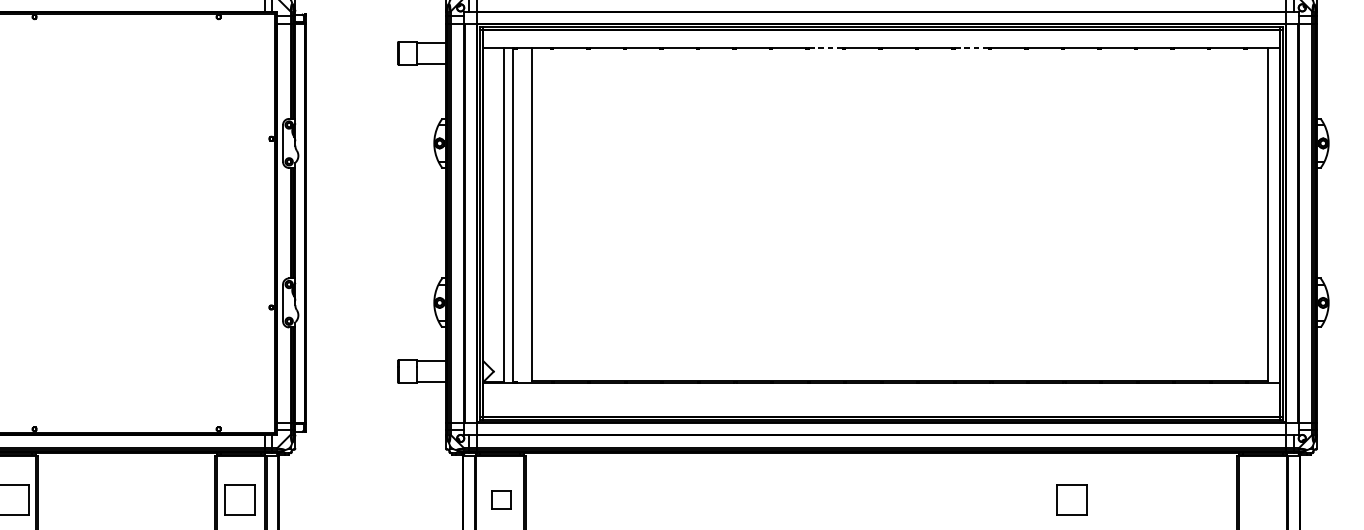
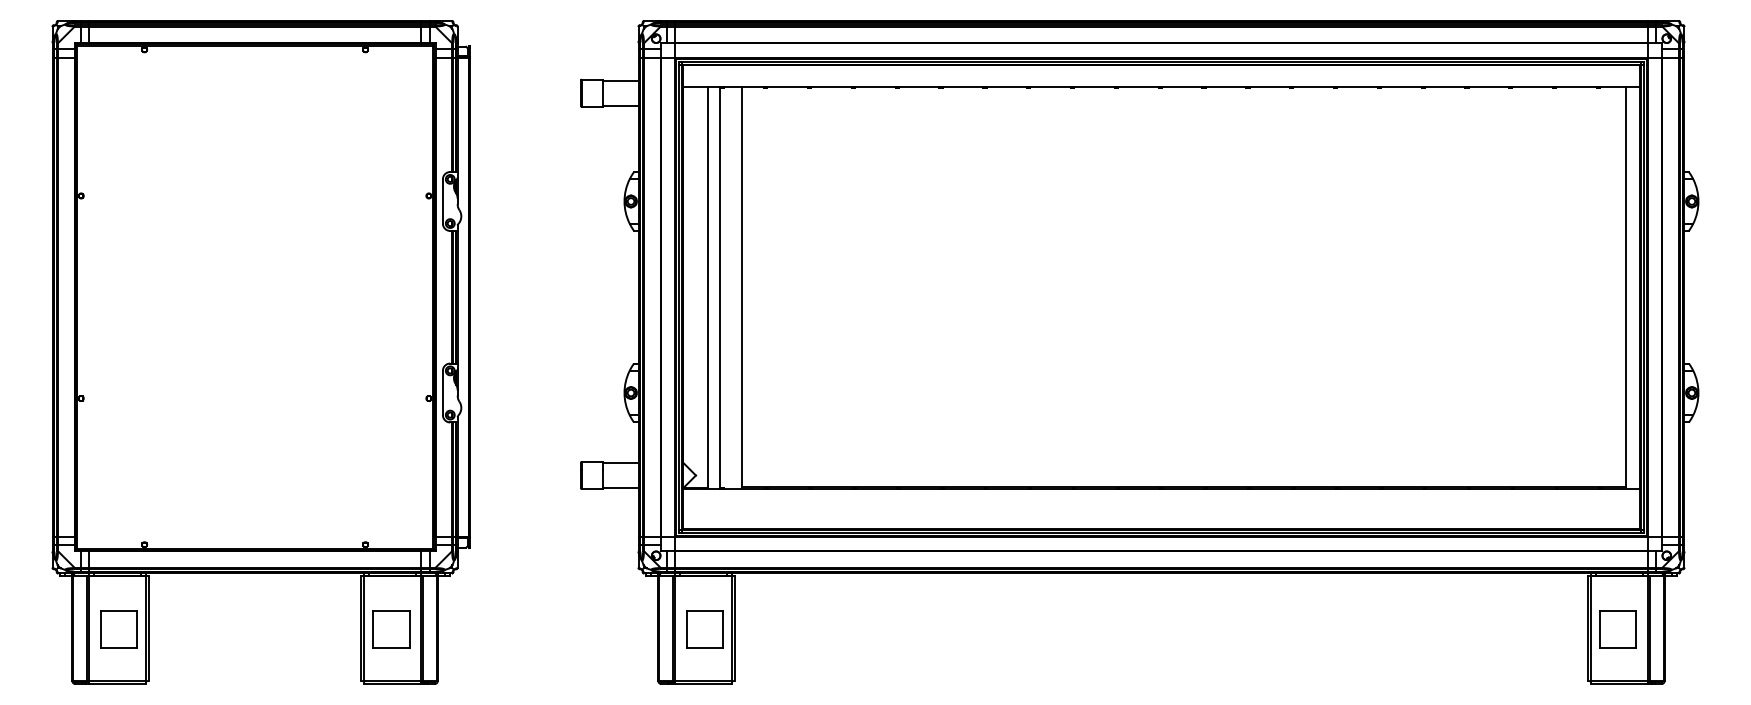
line: (824, 48) -> (1093, 87), dashed -> solid
line: (971, 48) -> (1269, 87), dashed -> solid
part: (500, 499) -> (704, 629), size x1.67
part: (1071, 499) -> (1617, 629), moved

